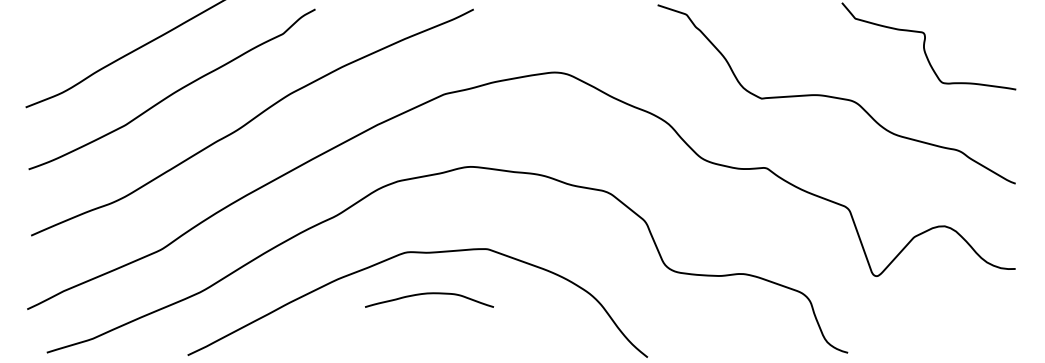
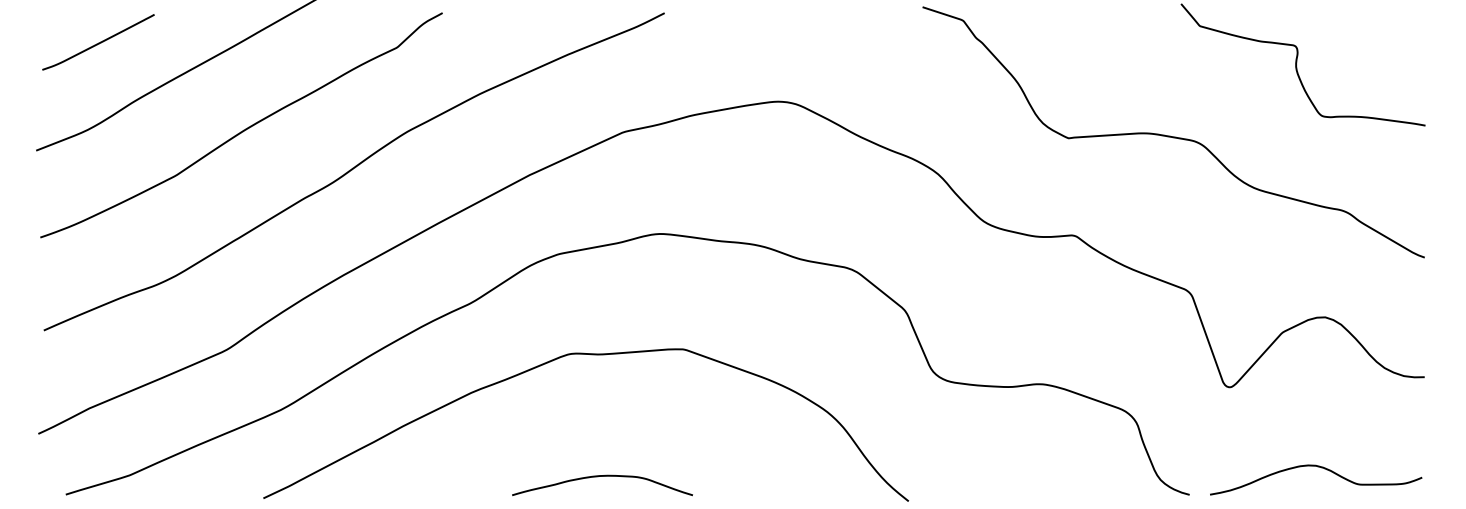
curve: (71, 29) -> (100, 41), added
curve: (429, 294) -> (602, 477), moved
curve: (938, 333) -> (1316, 467), added

